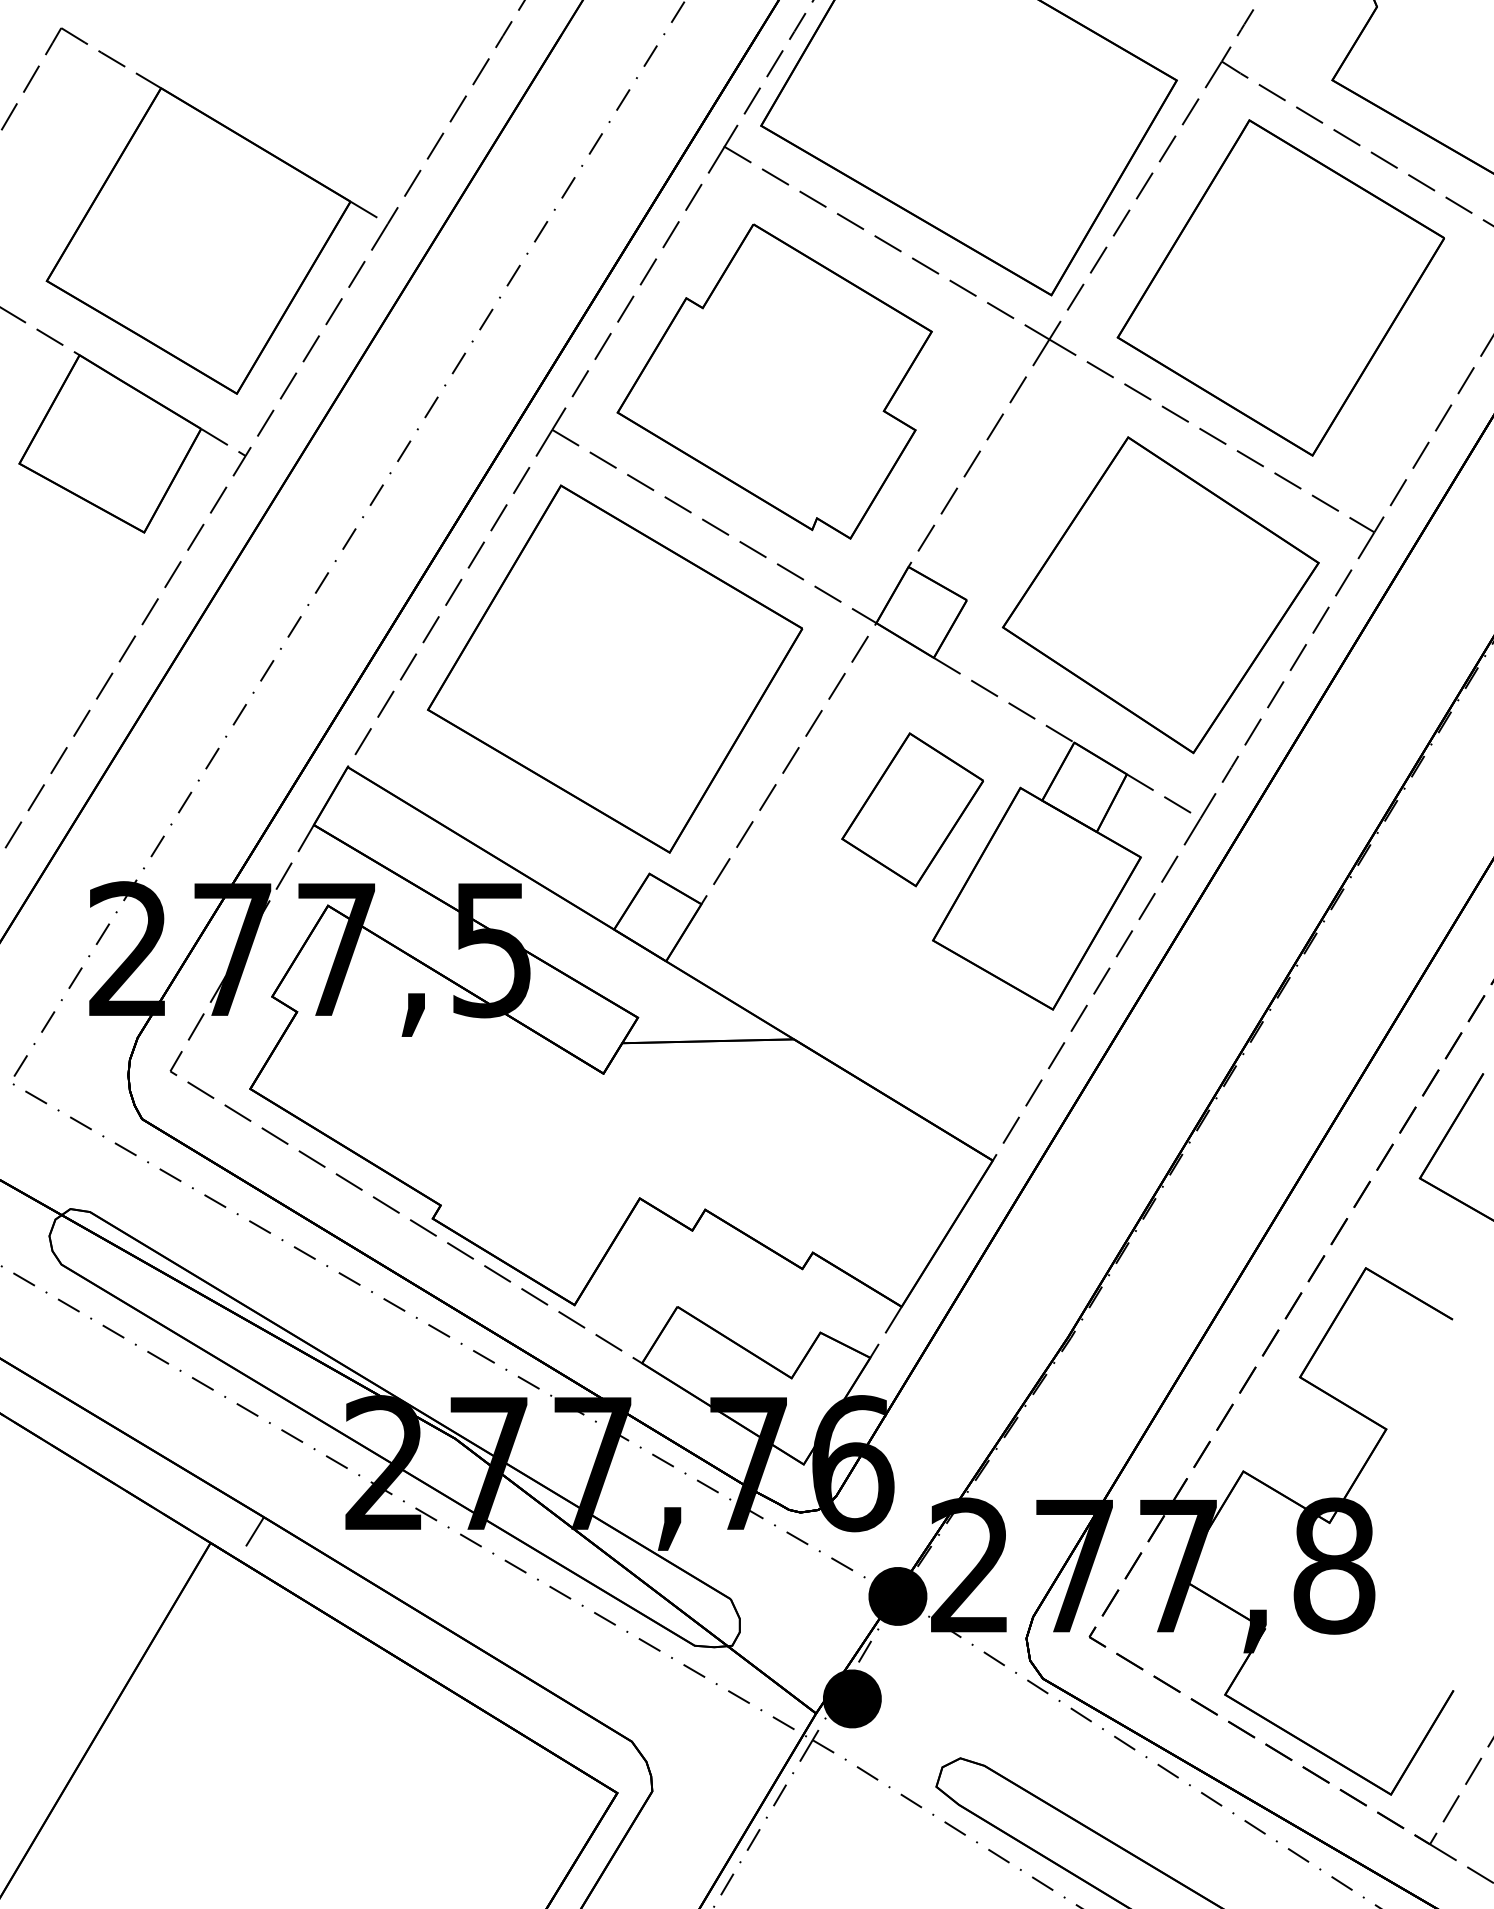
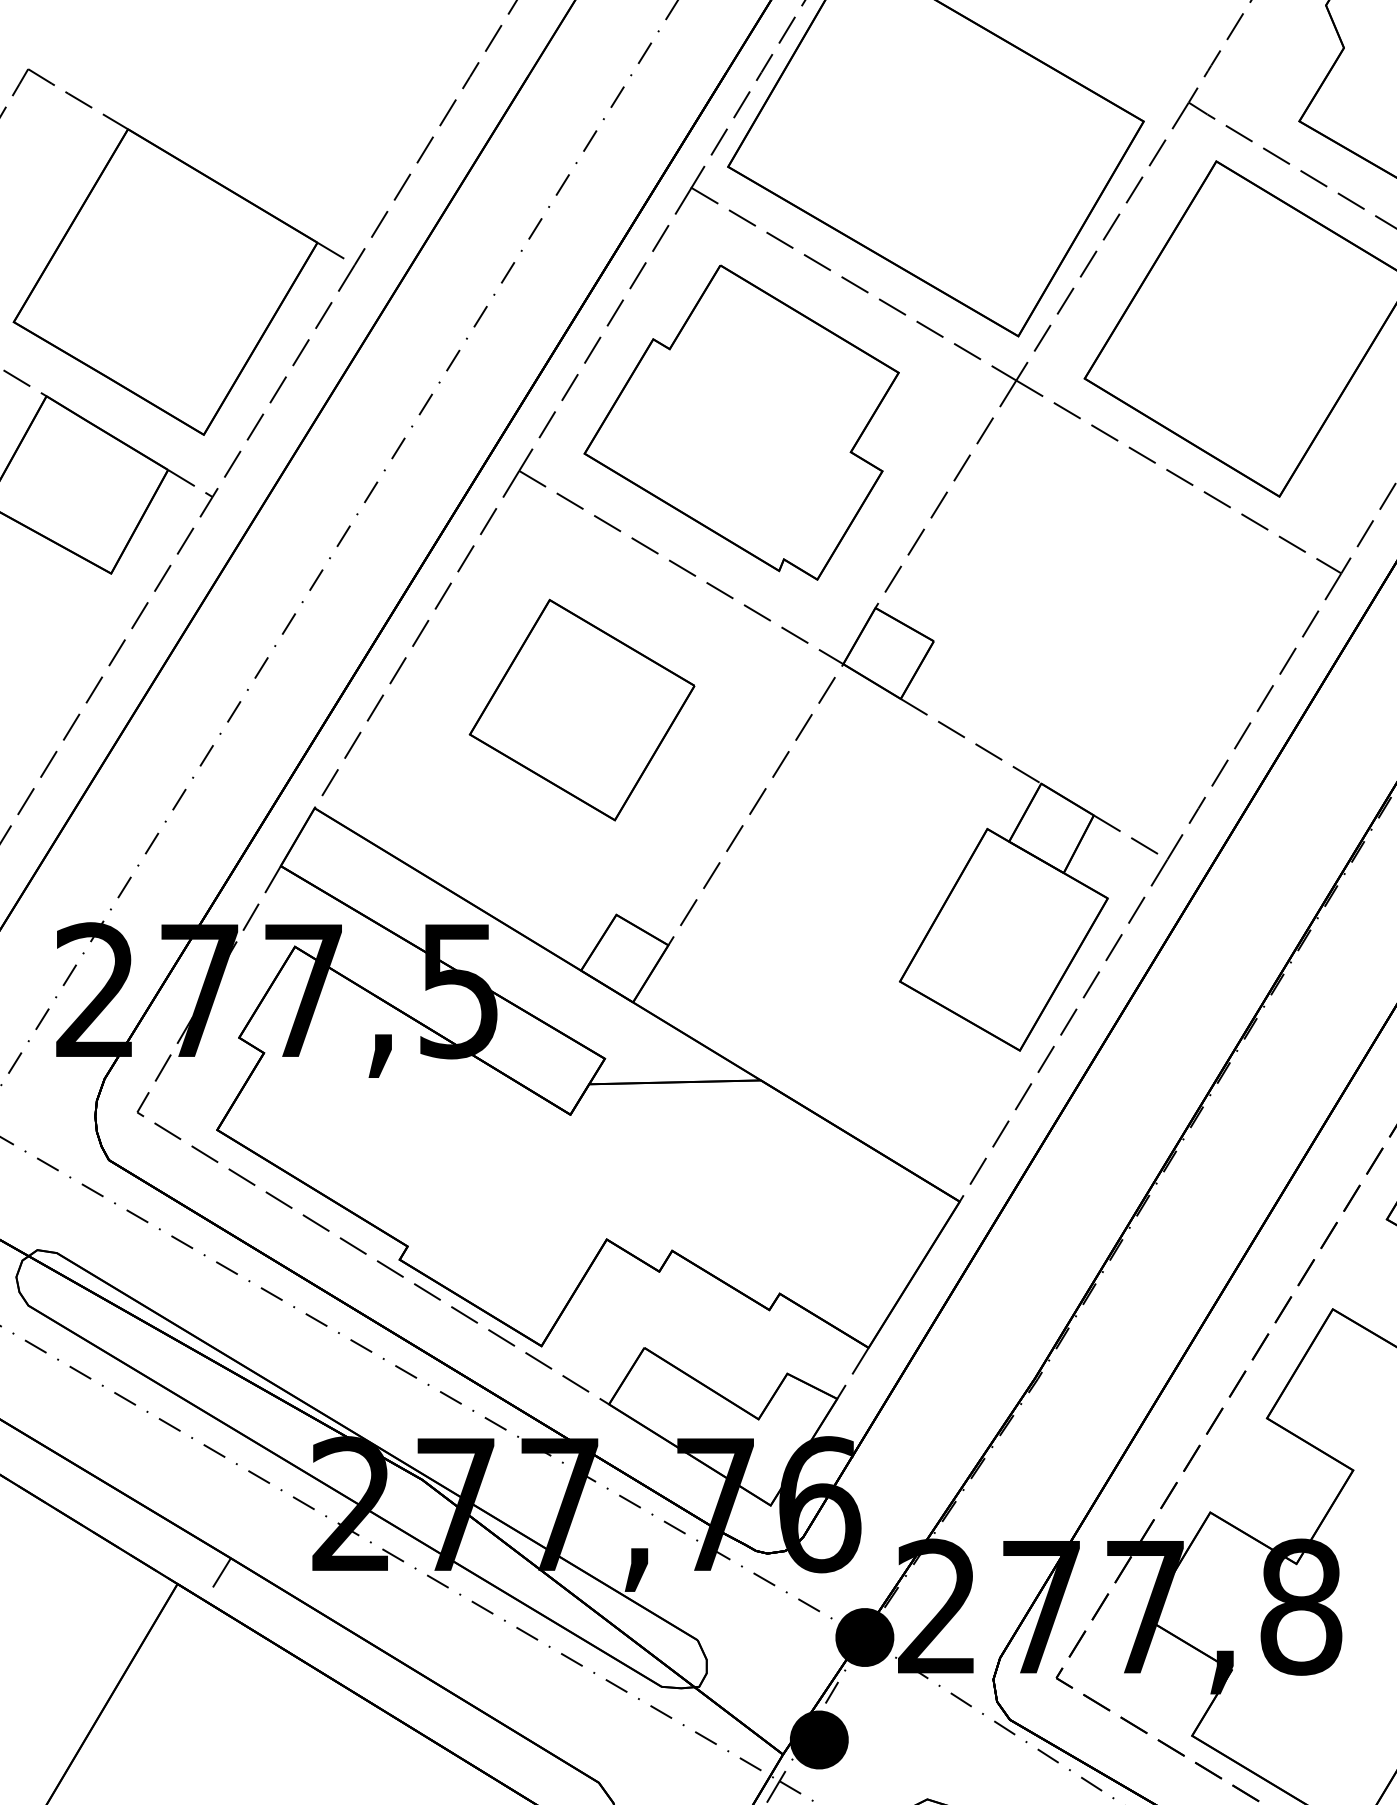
part: (1160, 595) -> (1127, 636), removed
part: (615, 668) -> (582, 709), size x0.6
part: (912, 809) -> (879, 850), removed

